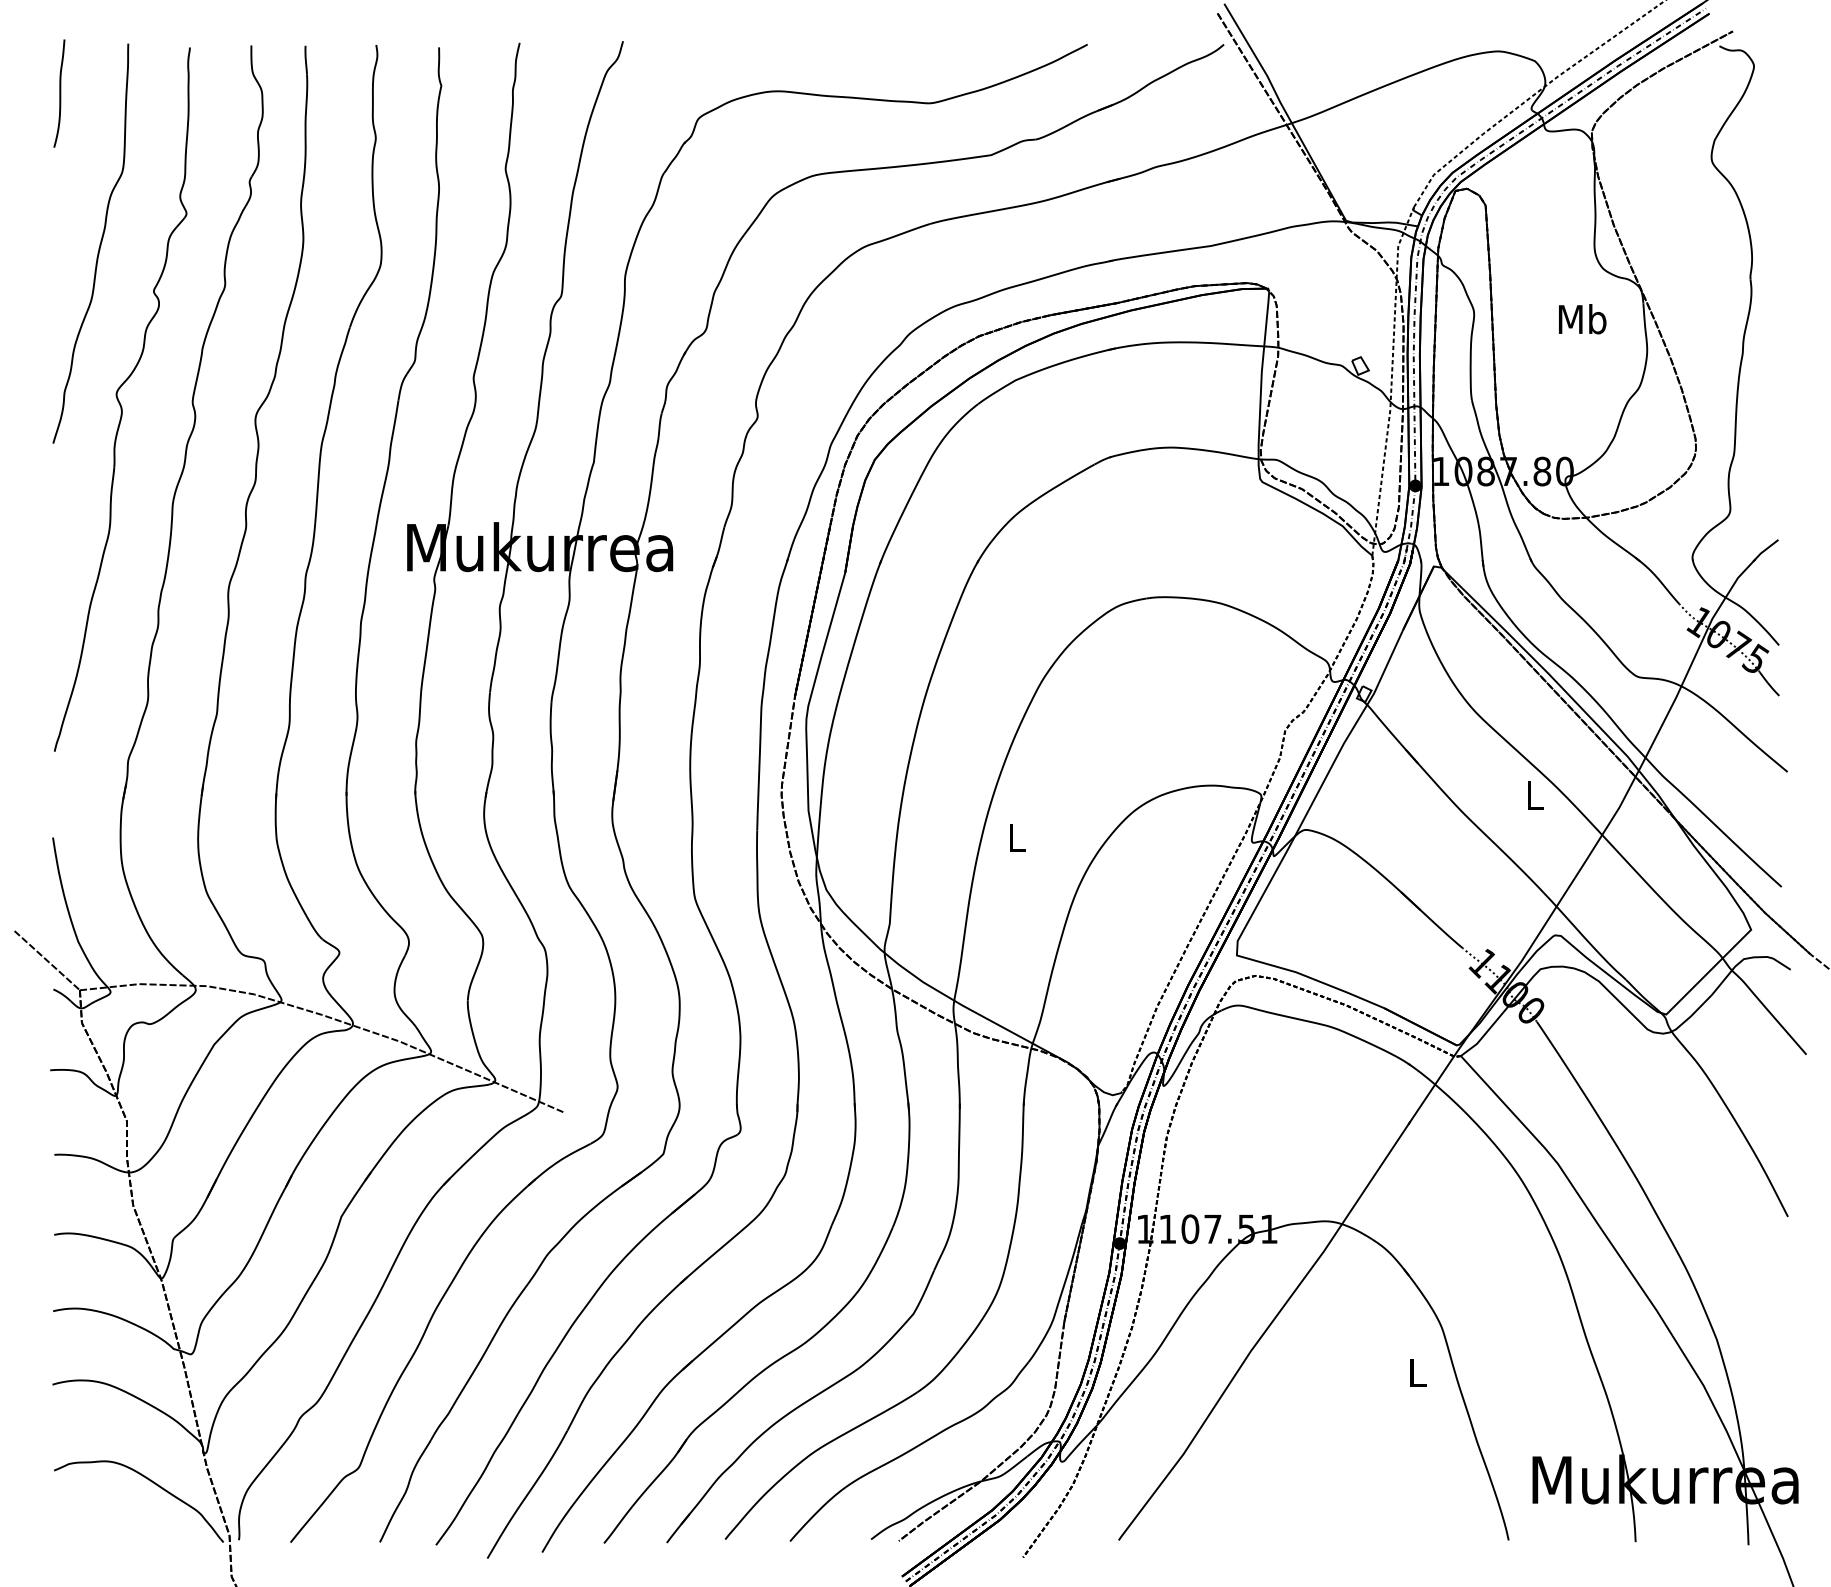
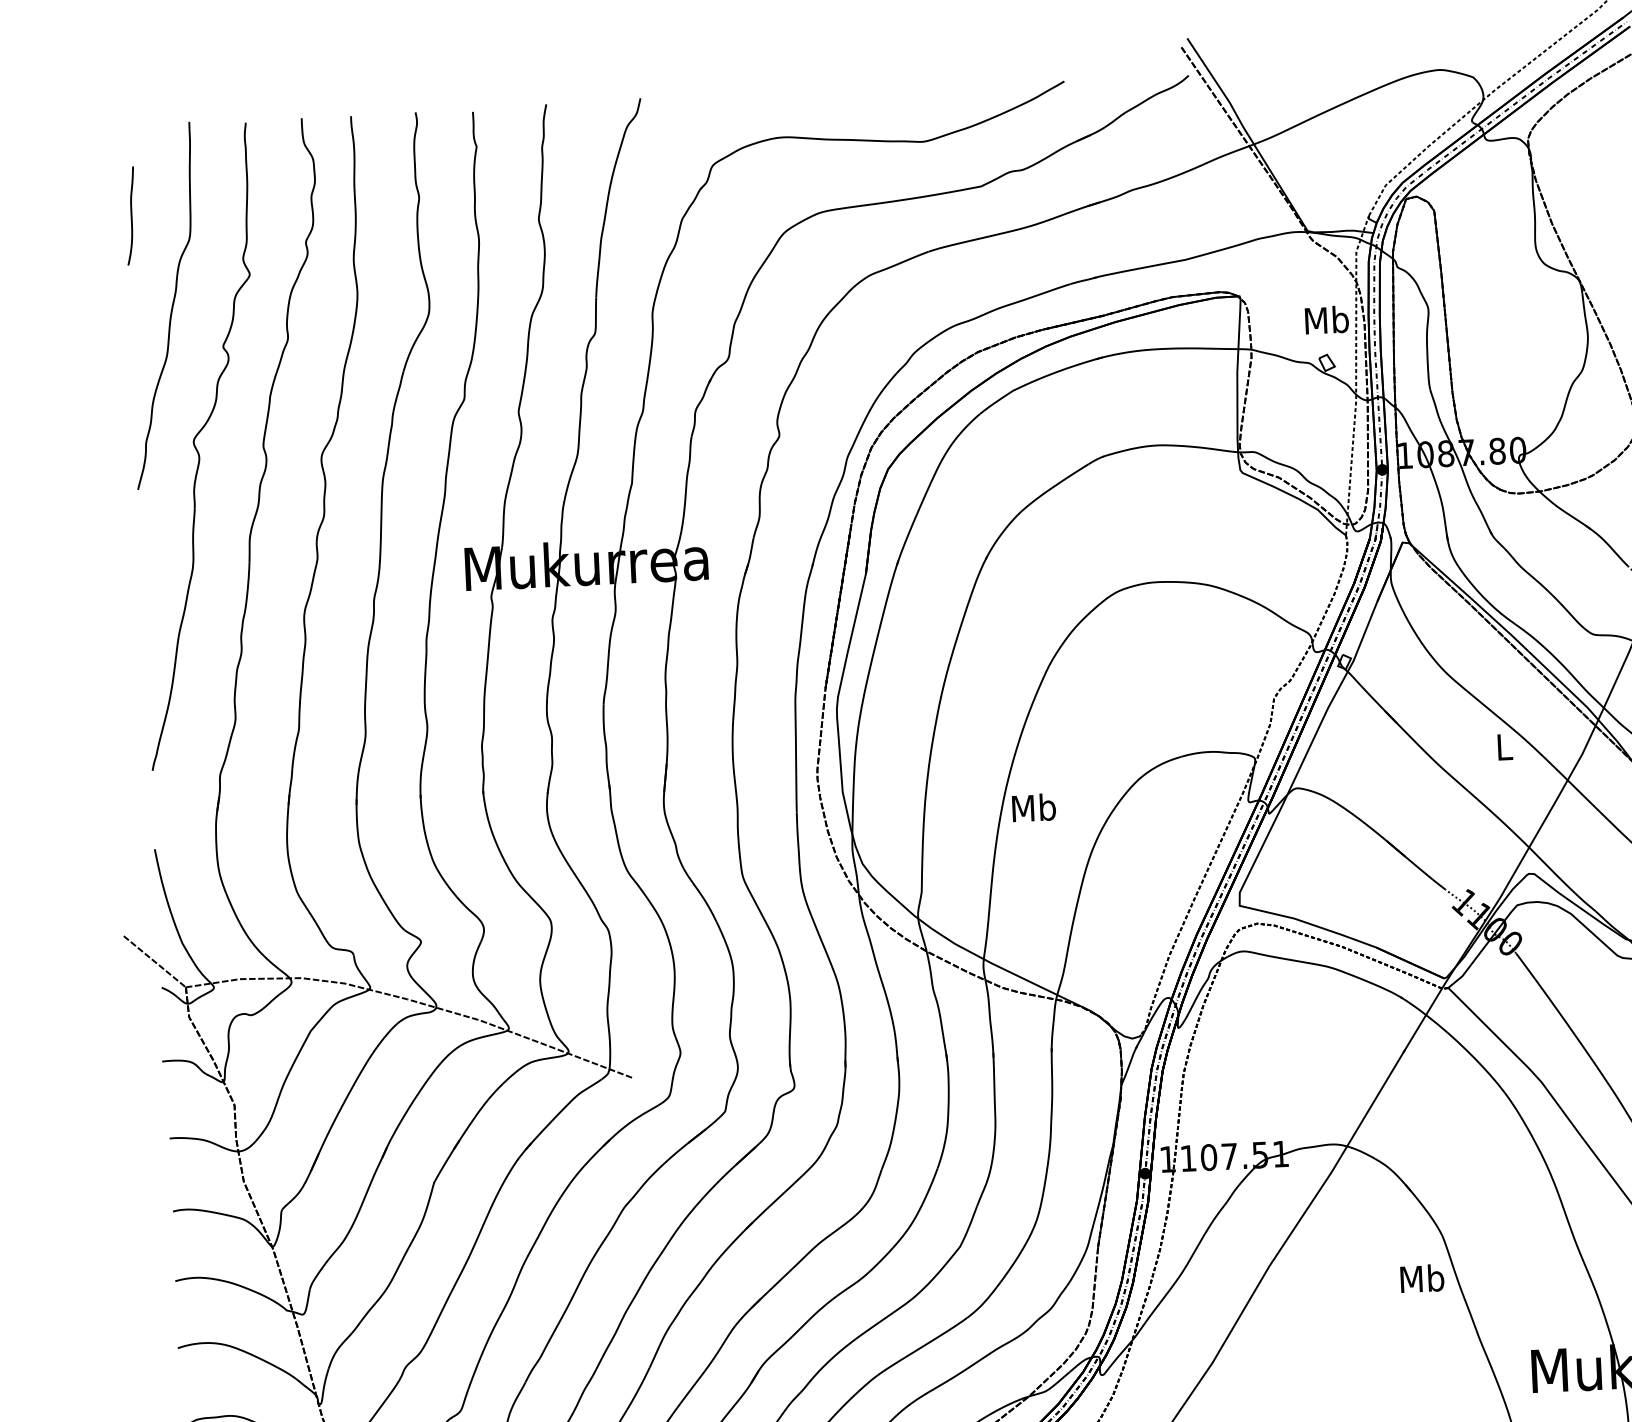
curve: (59, 93) -> (130, 215), moved
text: (1582, 319) -> (1326, 320), moved
text: (1016, 837) -> (1033, 807), L -> Mb
text: (1417, 1372) -> (1422, 1278), L -> Mb

